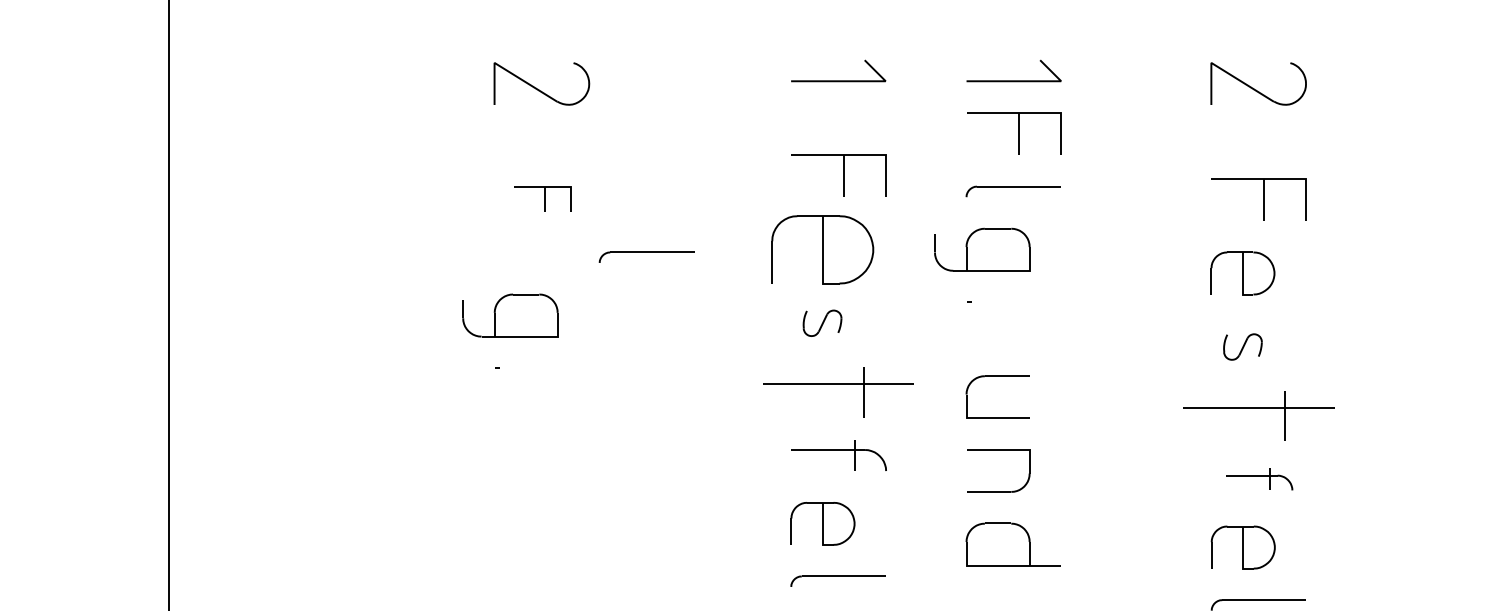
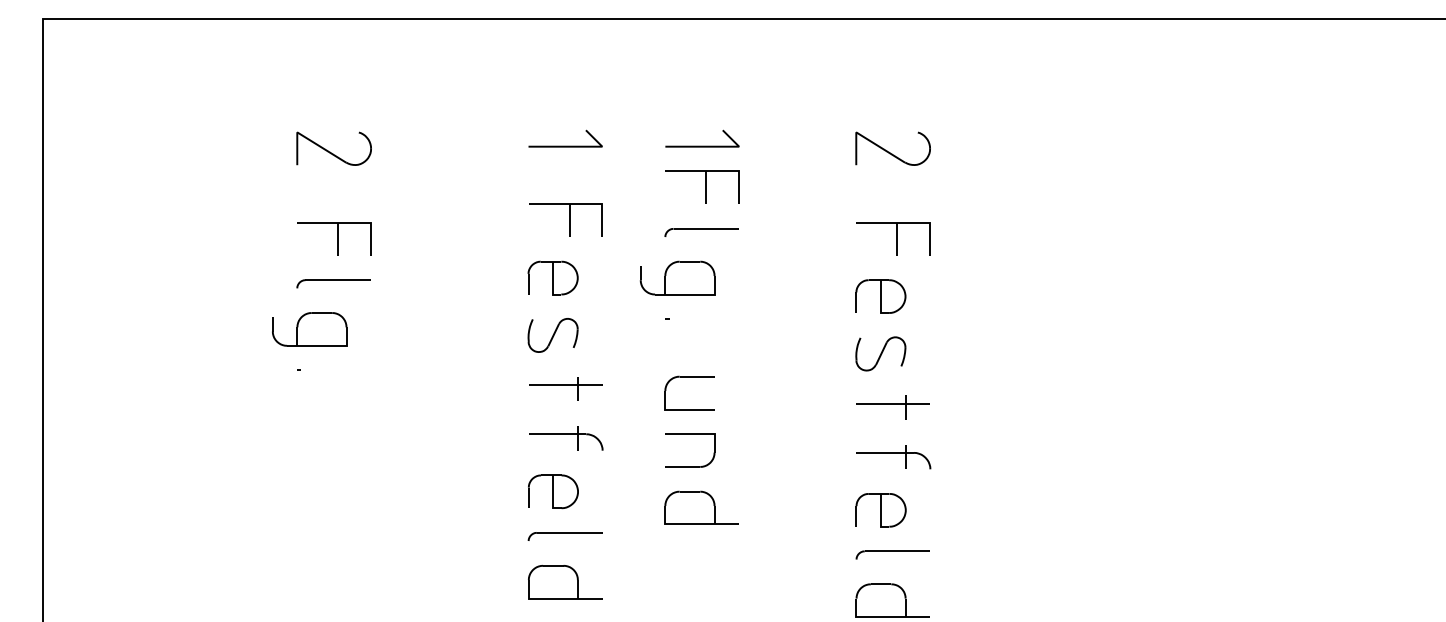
part: (542, 198) -> (334, 238), size x1.67
part: (821, 249) -> (552, 277), size x0.62
part: (646, 256) -> (333, 283), moved
part: (821, 323) -> (552, 335), size x1.67
part: (1242, 346) -> (880, 353), size x1.67
part: (838, 391) -> (565, 388), size x0.62
part: (1257, 415) -> (892, 407), size x0.62
part: (1259, 479) -> (893, 457), size x1.43

